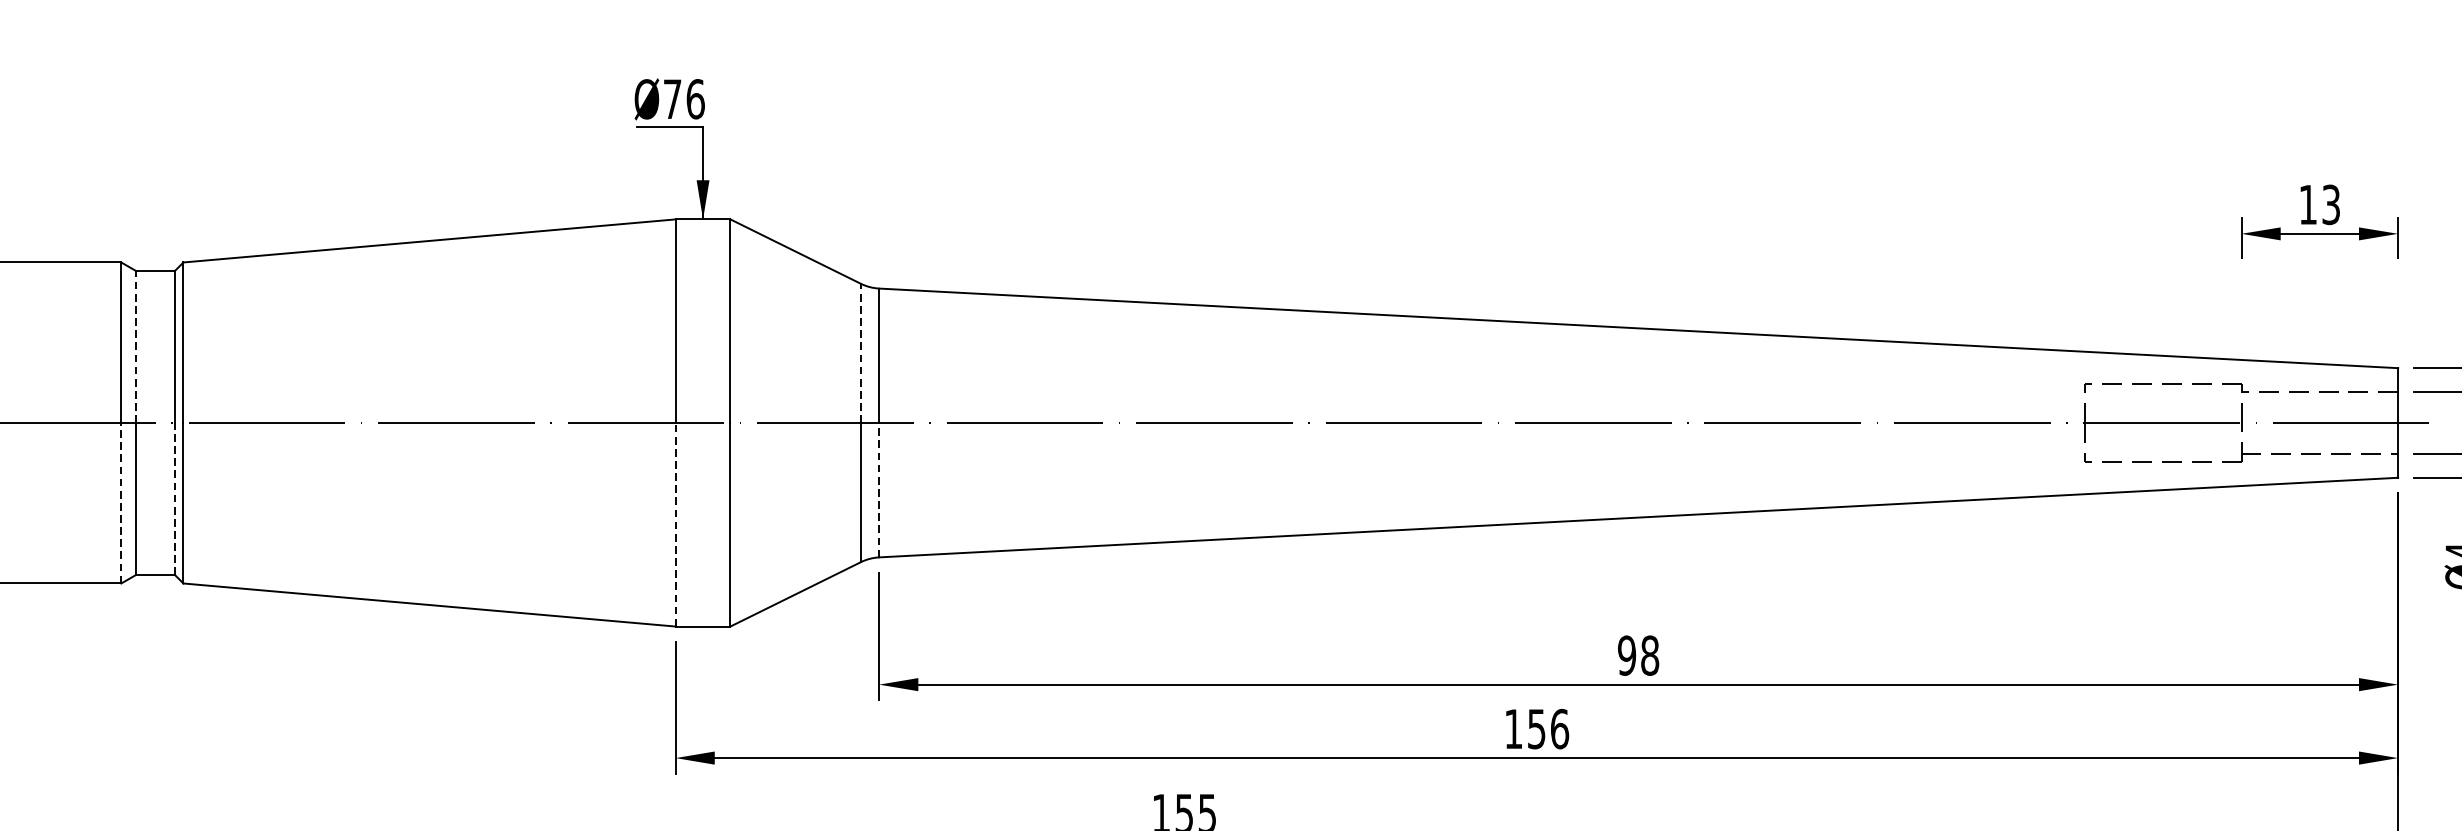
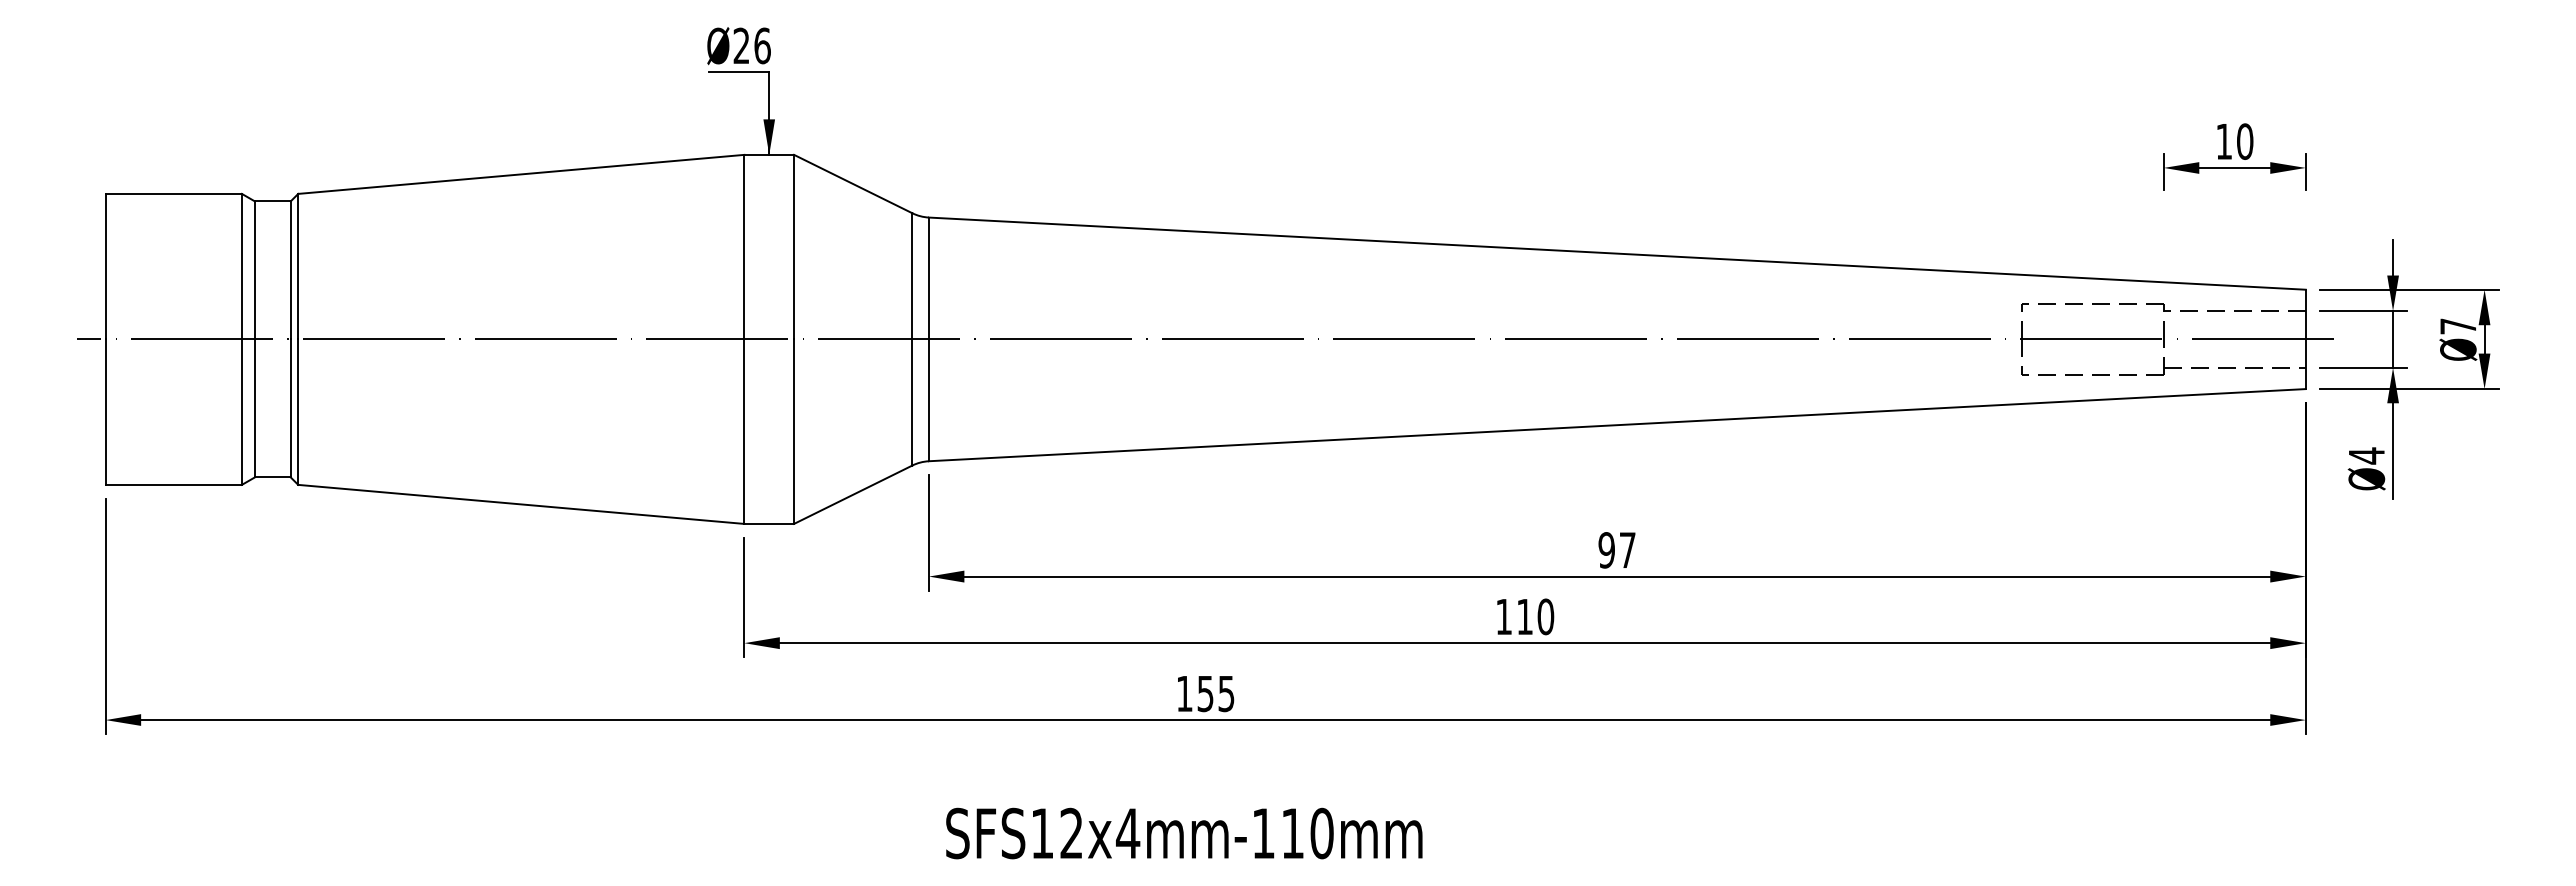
text: (672, 98) -> (741, 45), Ø76 -> Ø26
text: (2331, 204) -> (2245, 141), 13 -> 10
line: (135, 346) -> (254, 270), dashed -> solid
line: (861, 352) -> (912, 275), dashed -> solid
line: (878, 490) -> (928, 400), dashed -> solid
line: (174, 499) -> (290, 408), dashed -> solid
line: (120, 503) -> (241, 412), dashed -> solid
line: (675, 524) -> (744, 431), dashed -> solid
text: (1649, 655) -> (1627, 550), 98 -> 97
text: (1548, 728) -> (1535, 616), 156 -> 110

